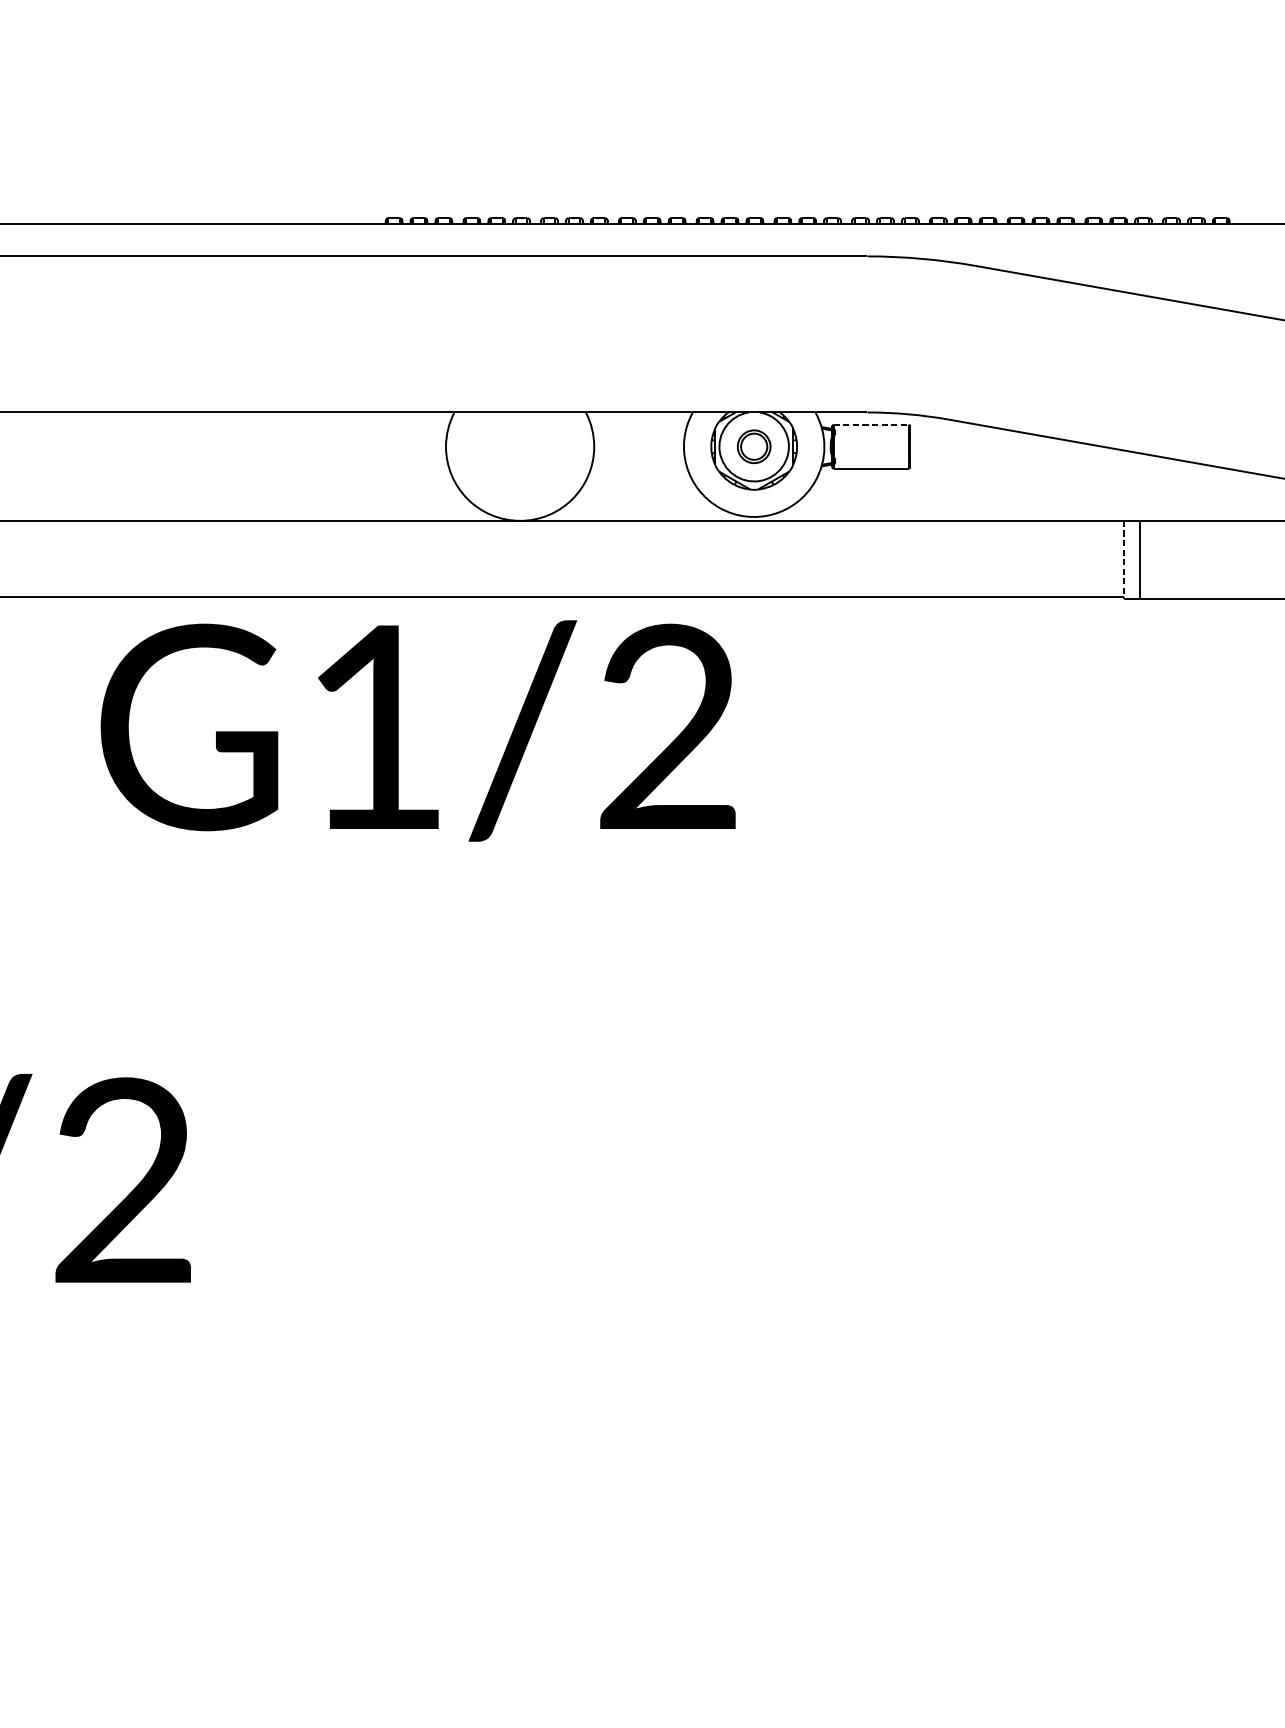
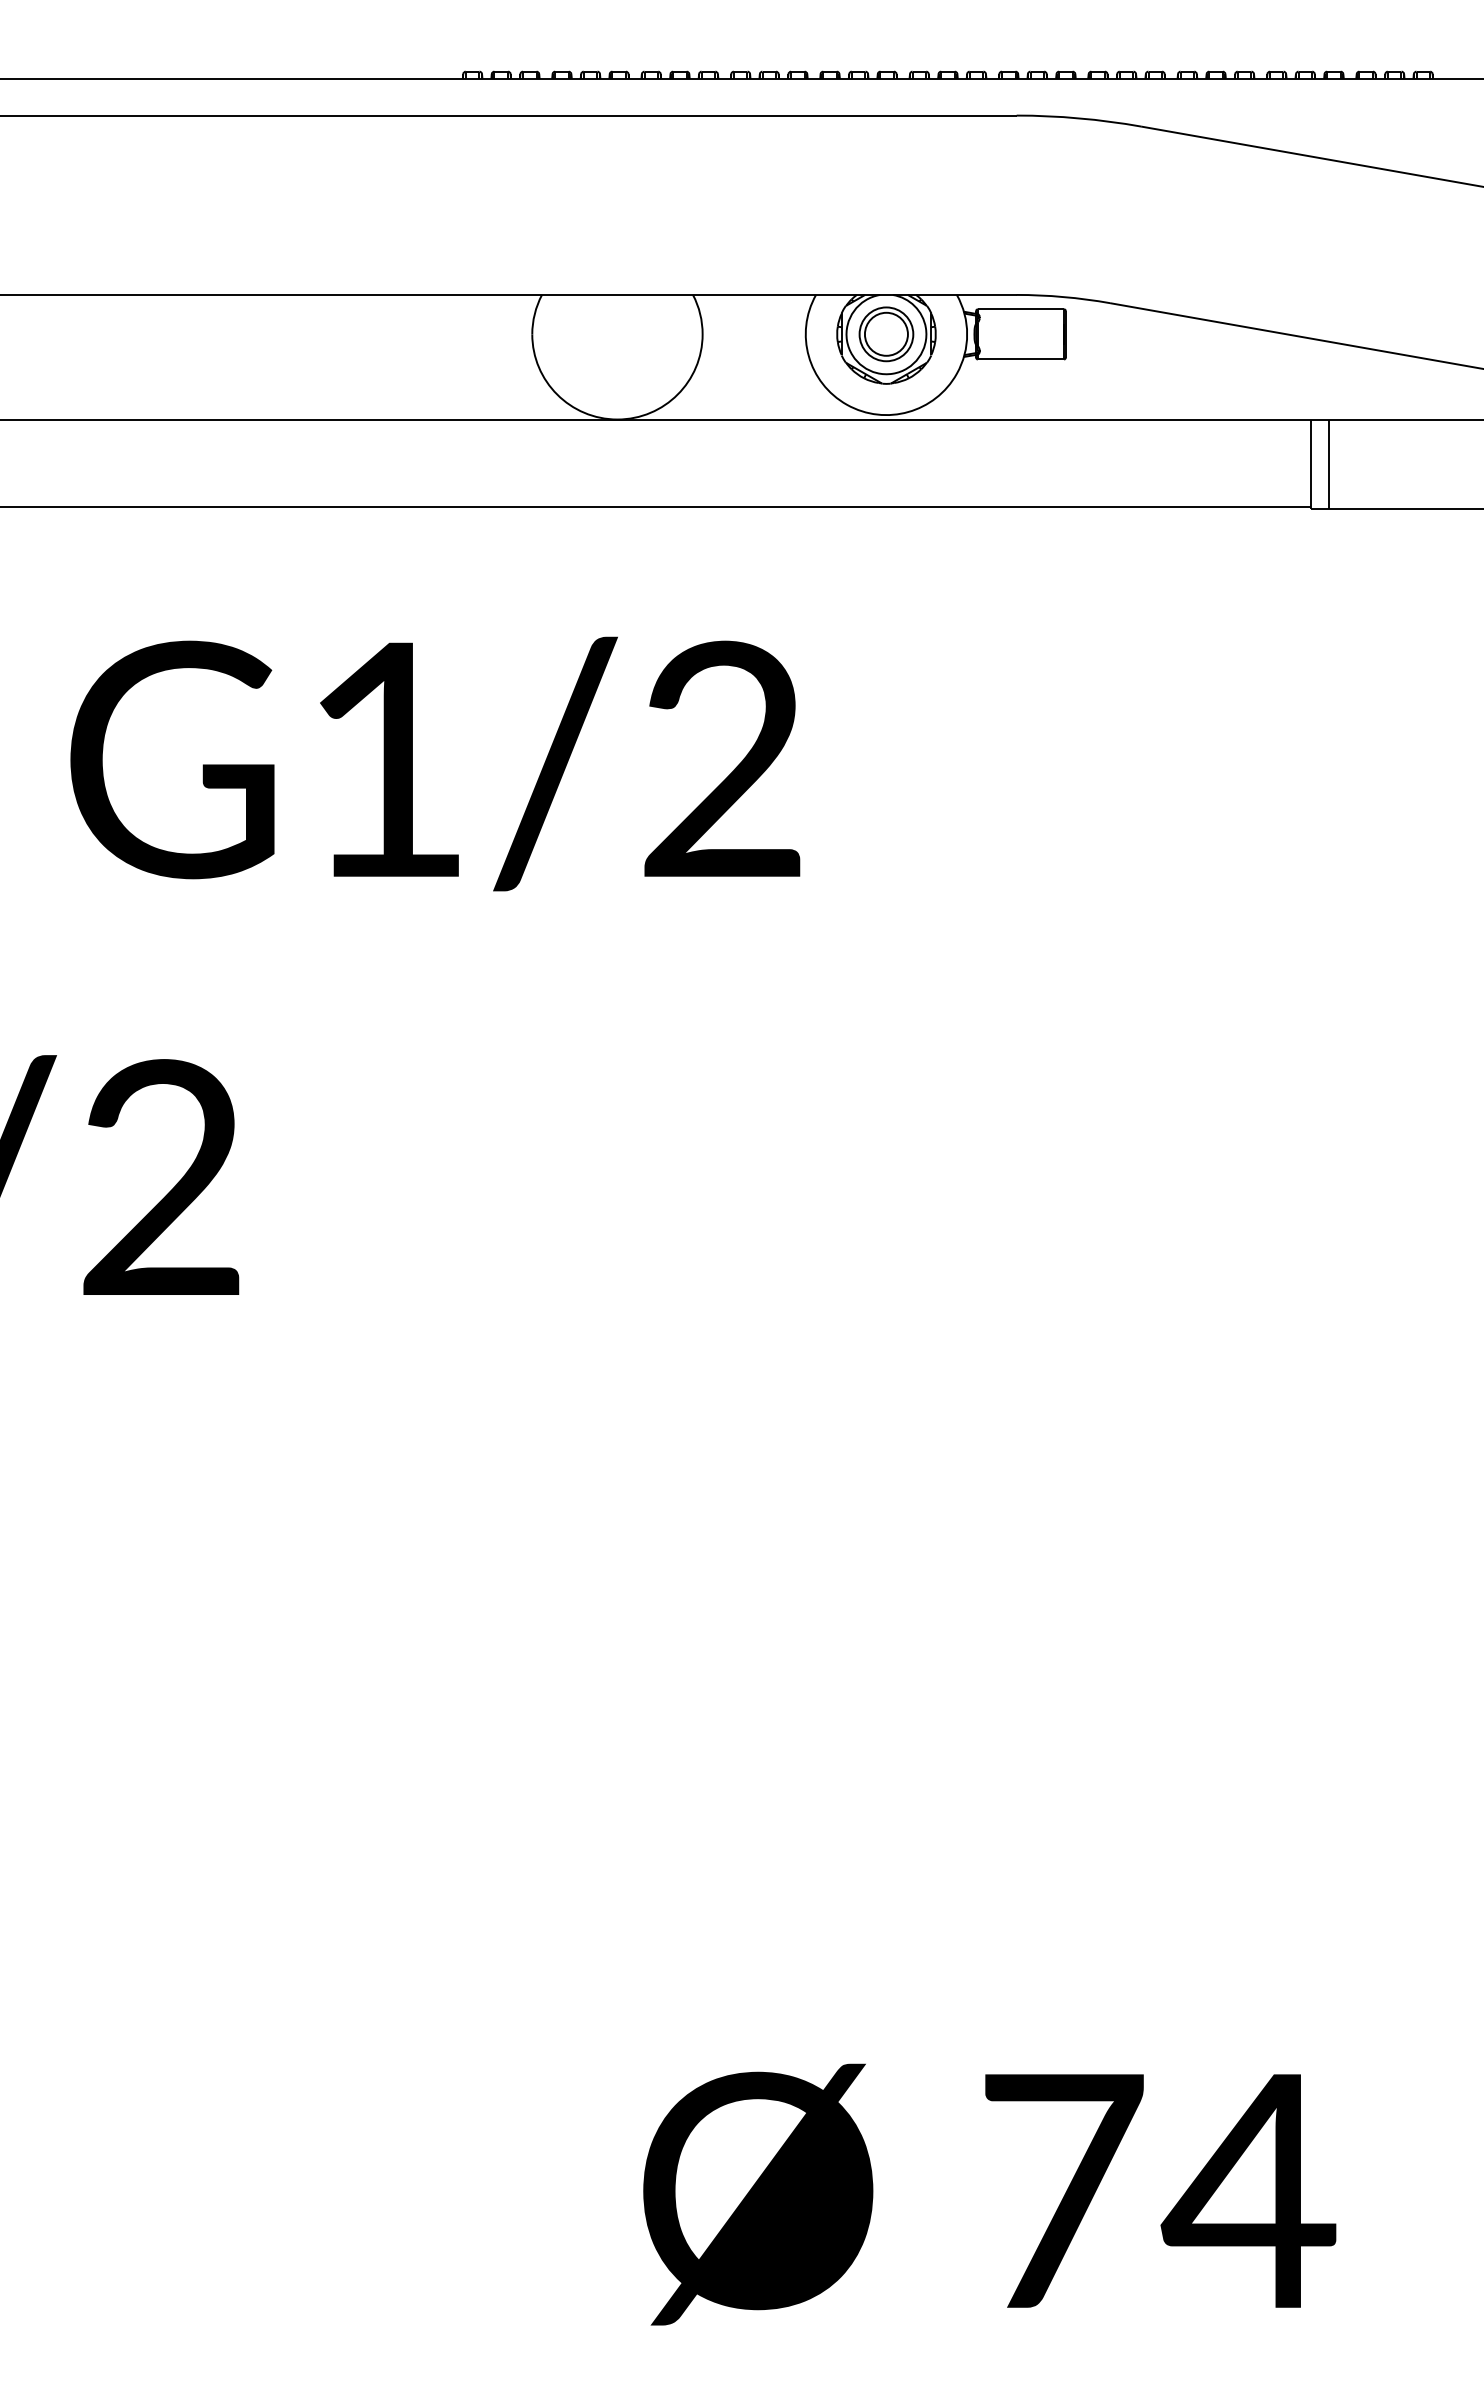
line: (871, 425) -> (1021, 309), dashed -> solid
part: (754, 446) -> (886, 334), size x1.43
line: (1124, 559) -> (1311, 464), dashed -> solid
text: (418, 730) -> (435, 763), moved

